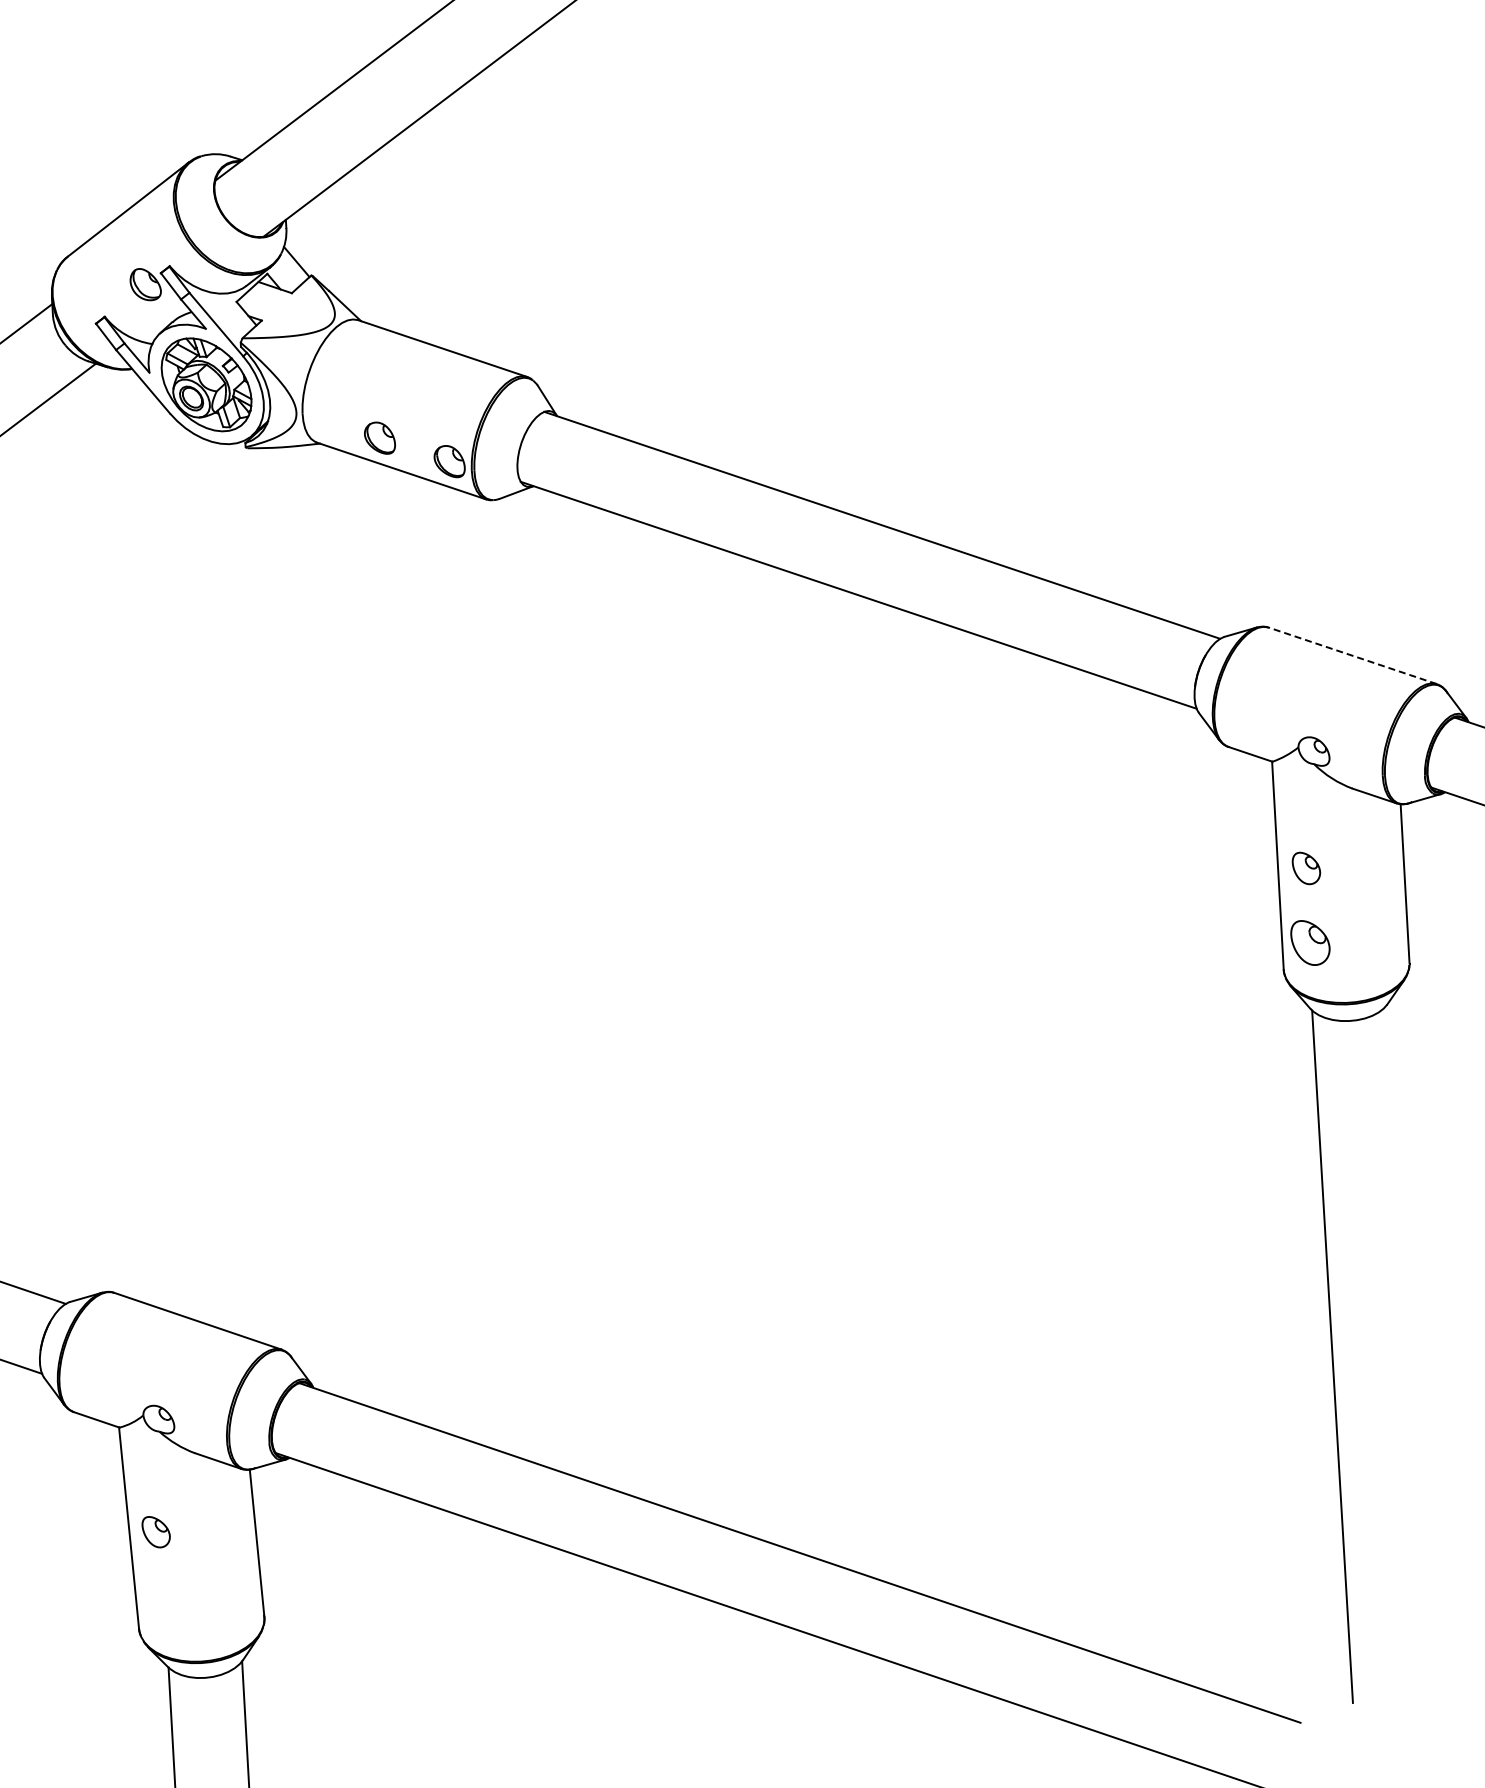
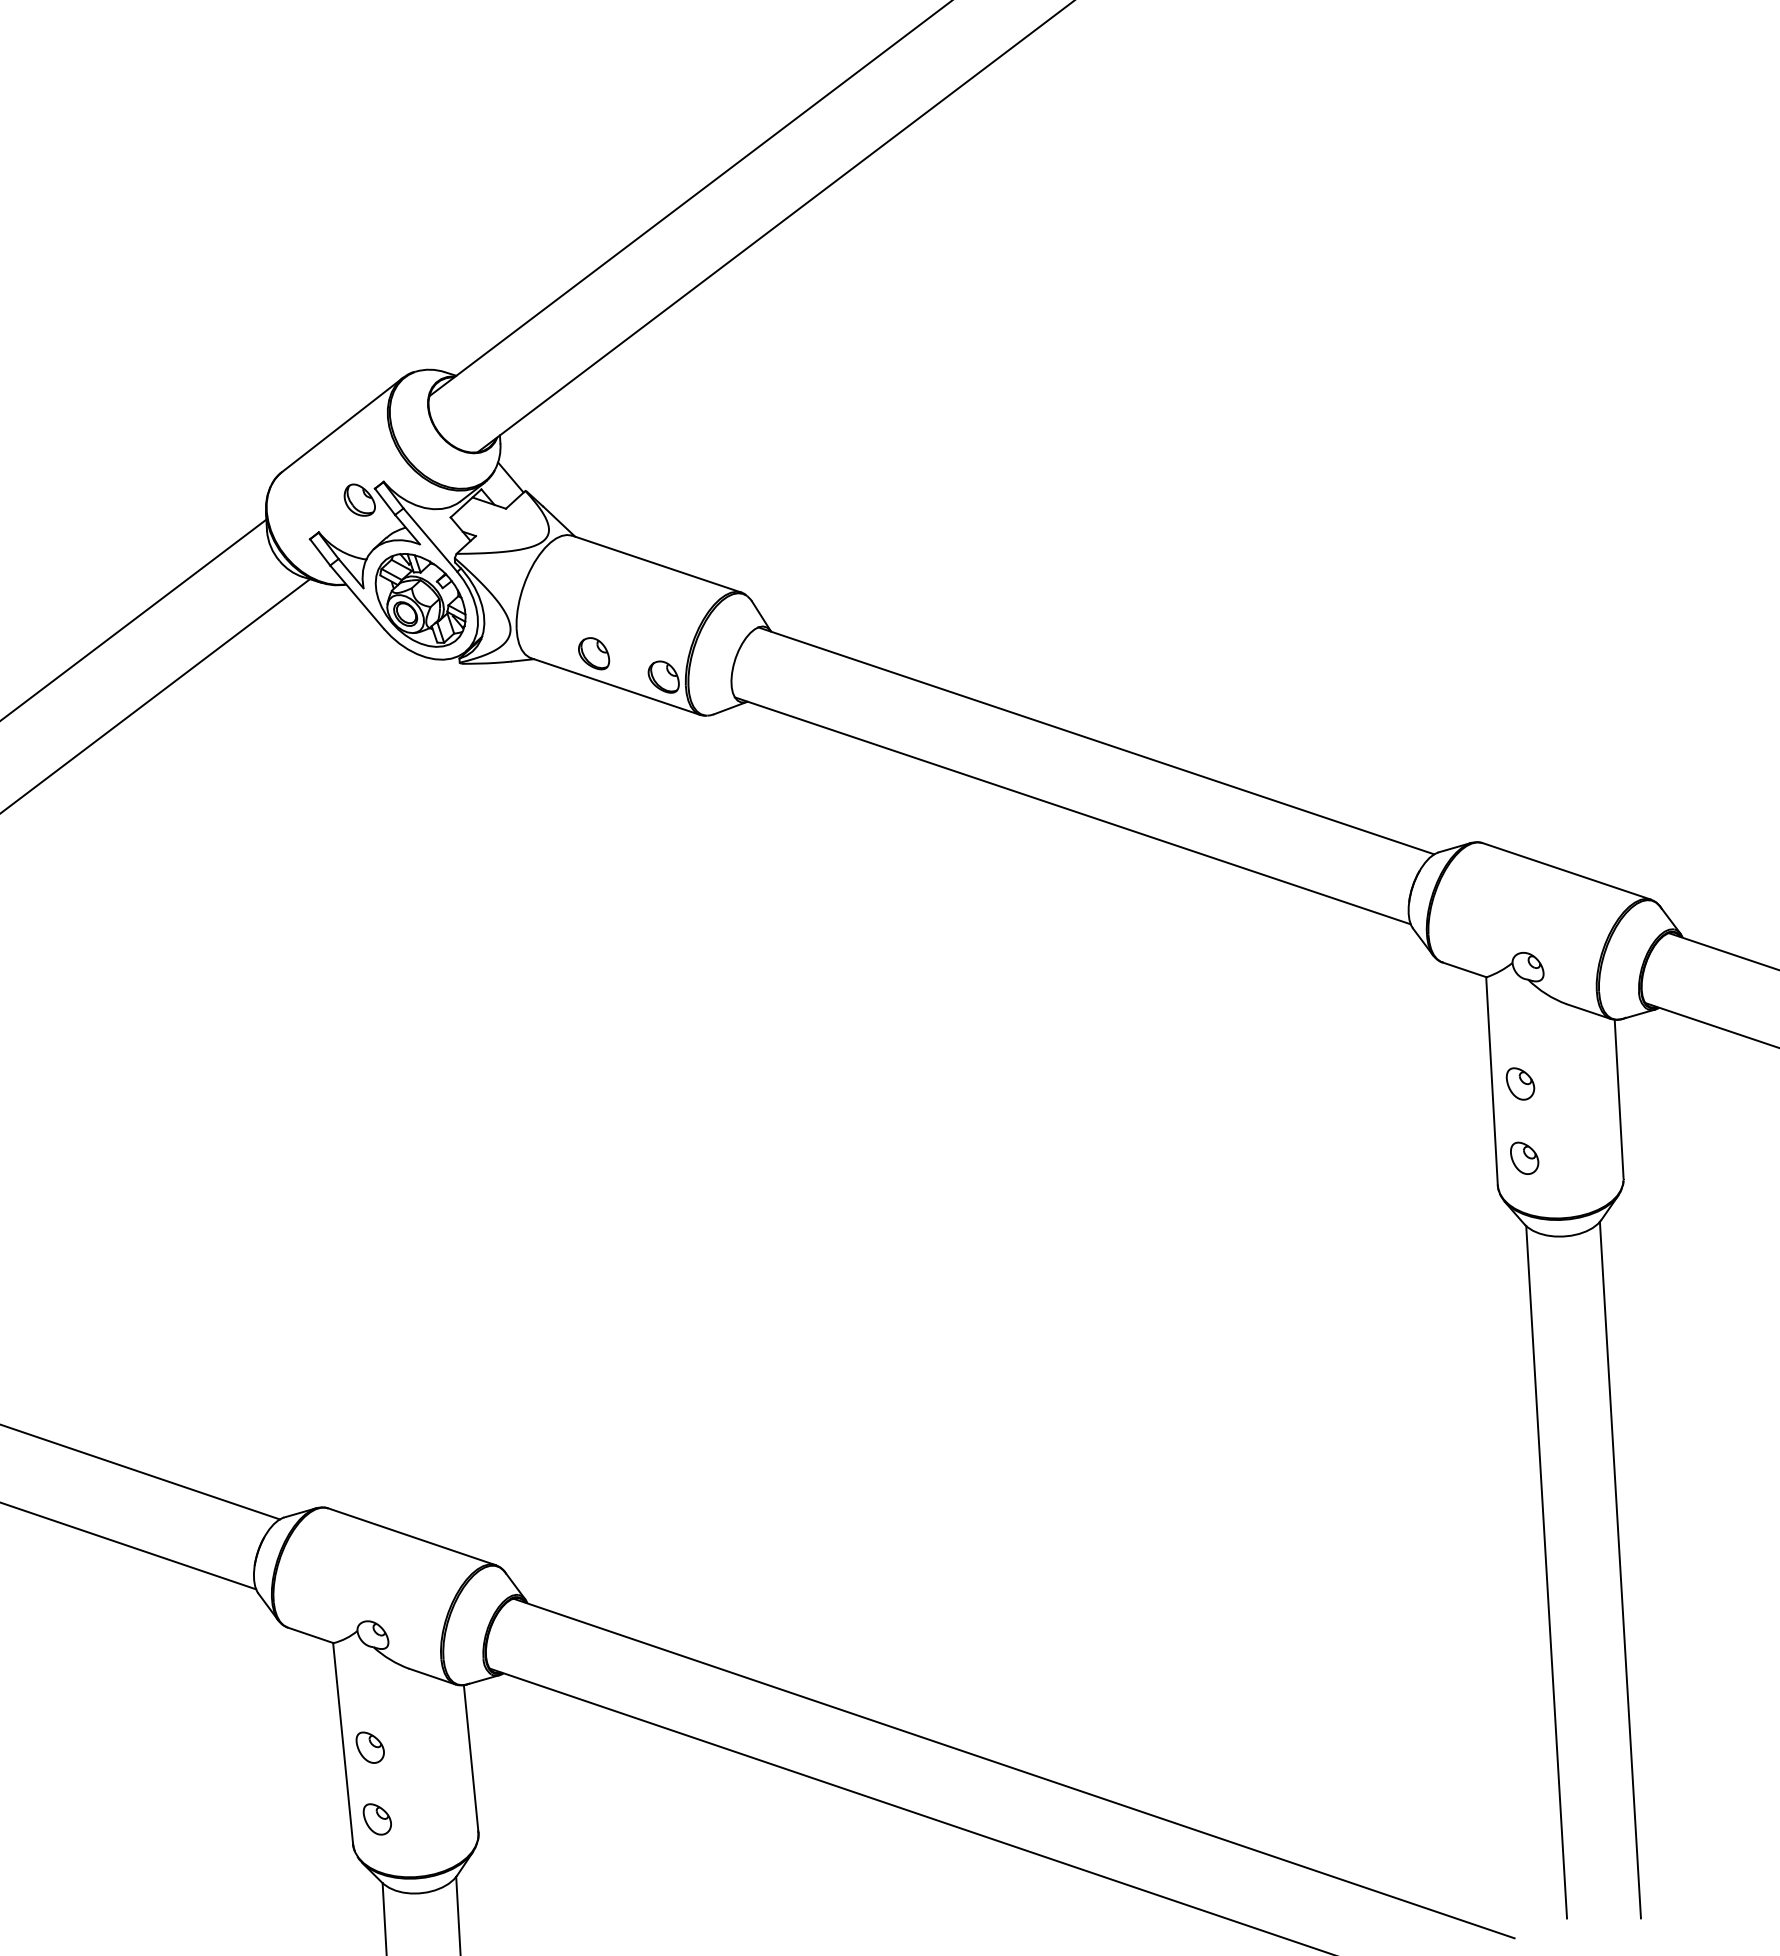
line: (1352, 655) -> (1566, 871), dashed -> solid
part: (1310, 941) -> (1524, 1157), size x0.71
line: (1405, 1353) -> (1619, 1569), added
part: (162, 1603) -> (376, 1819), added

